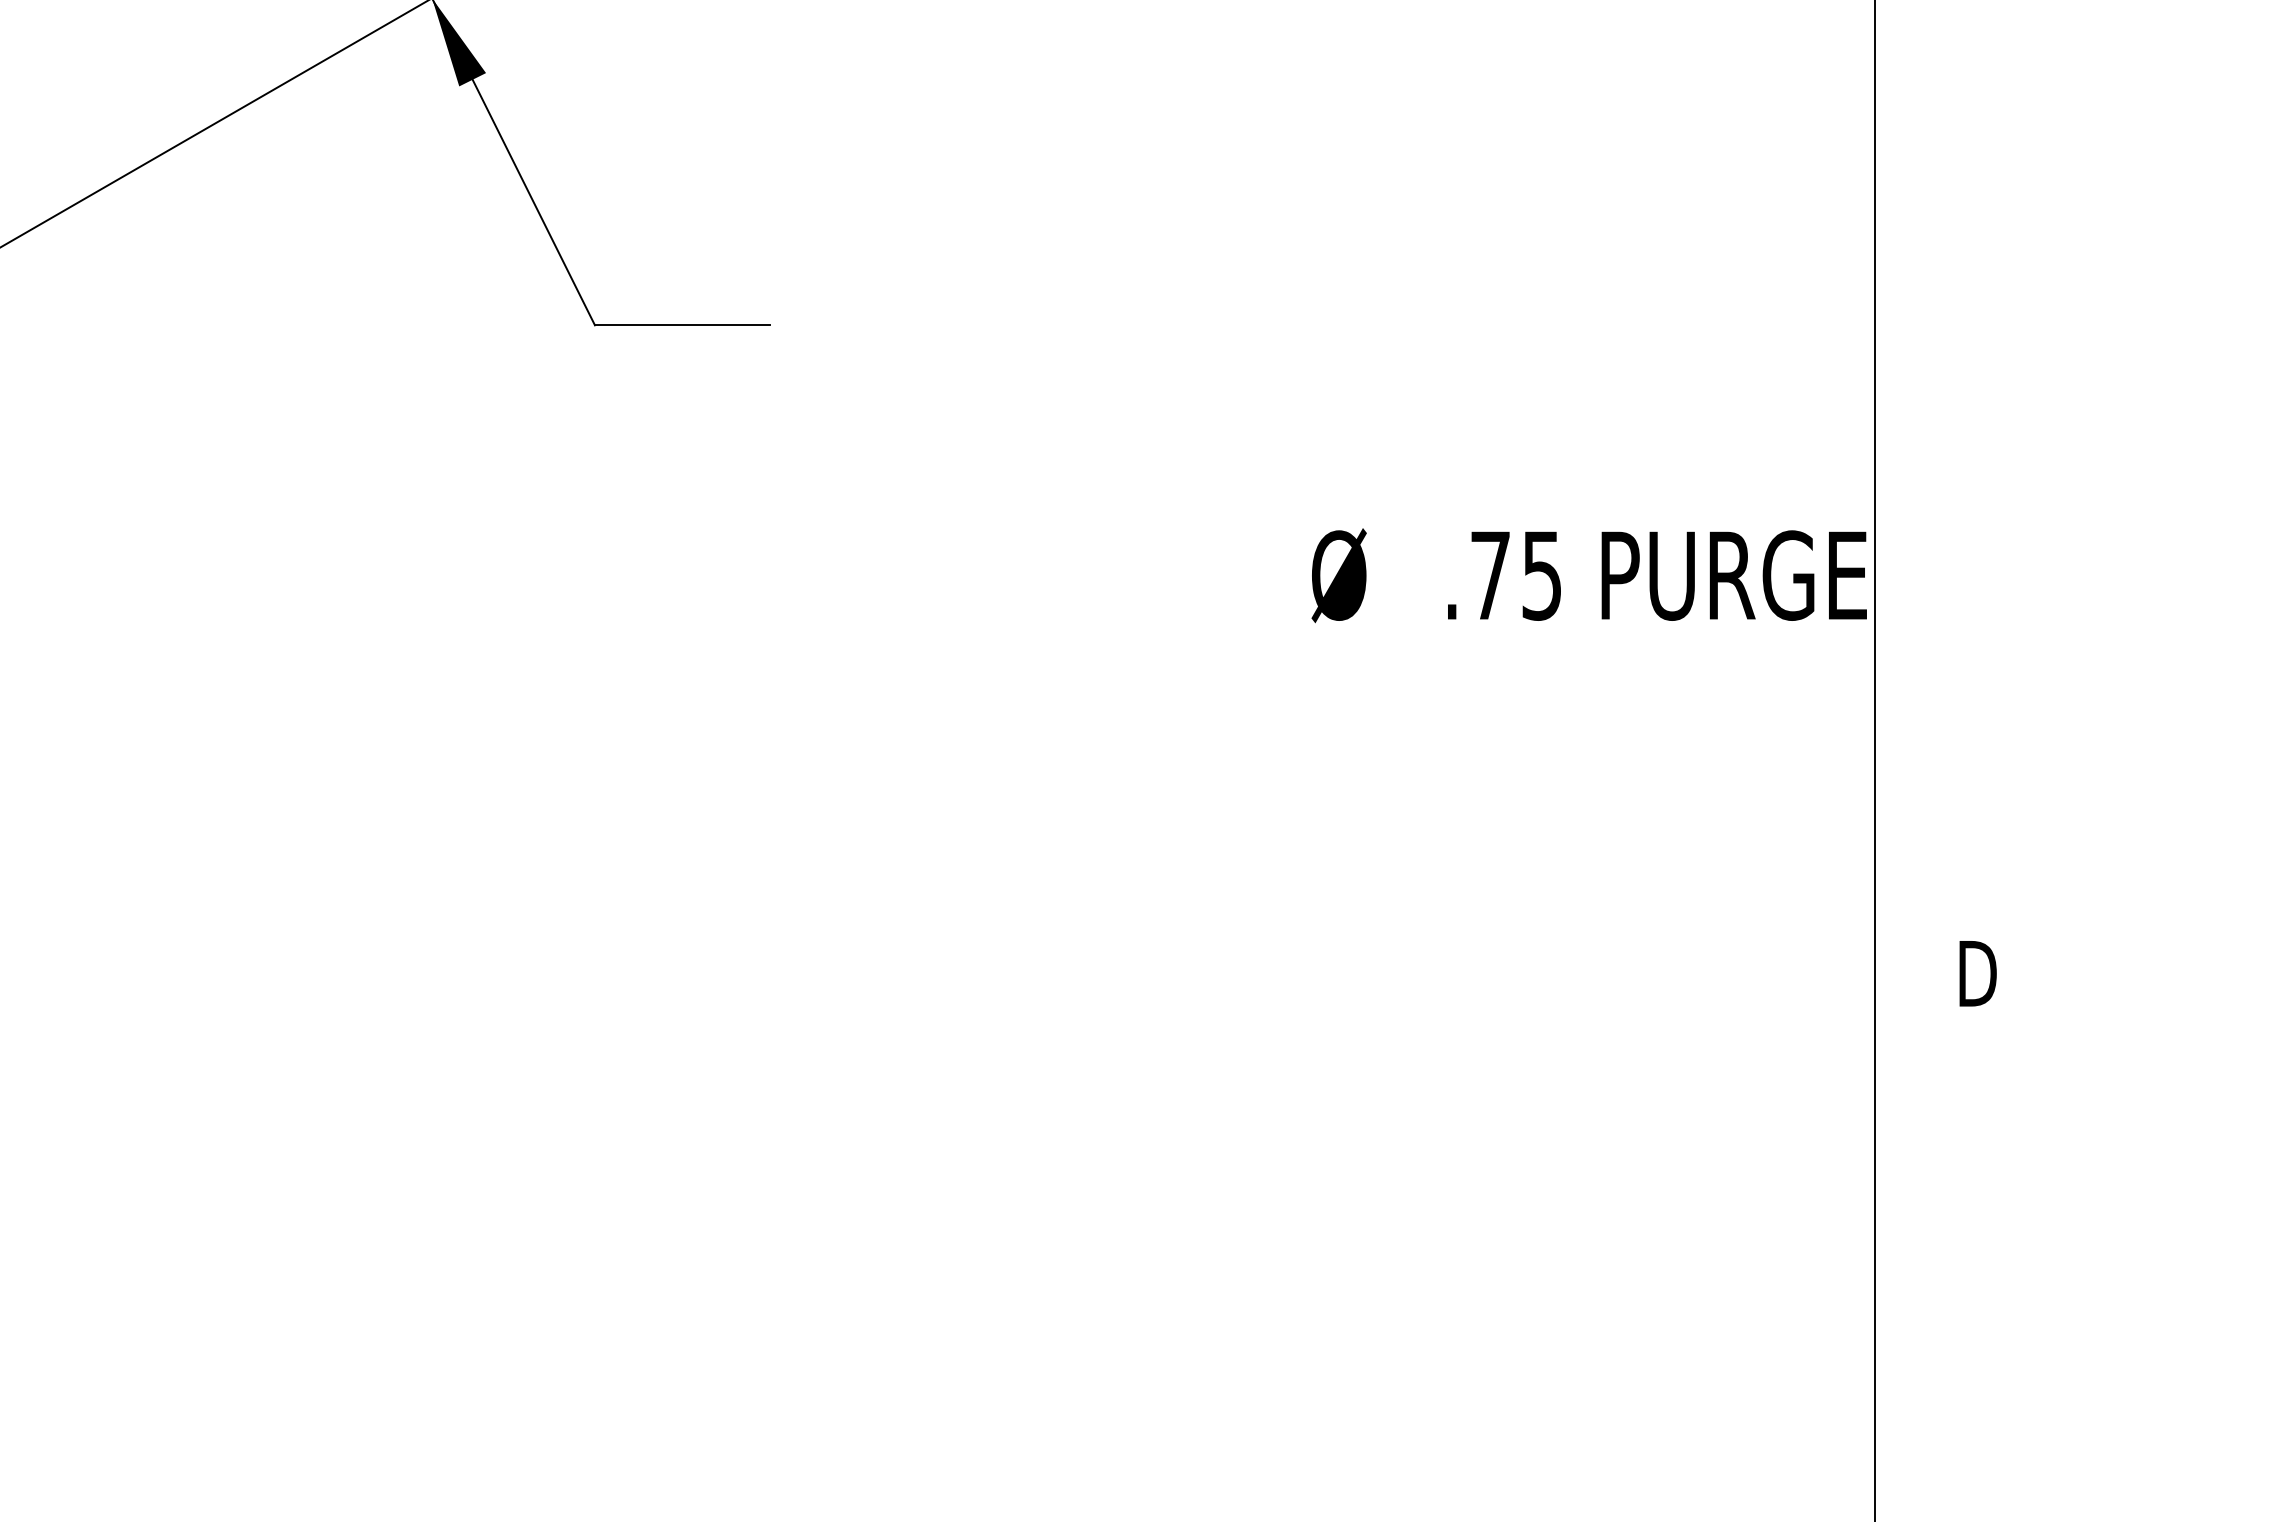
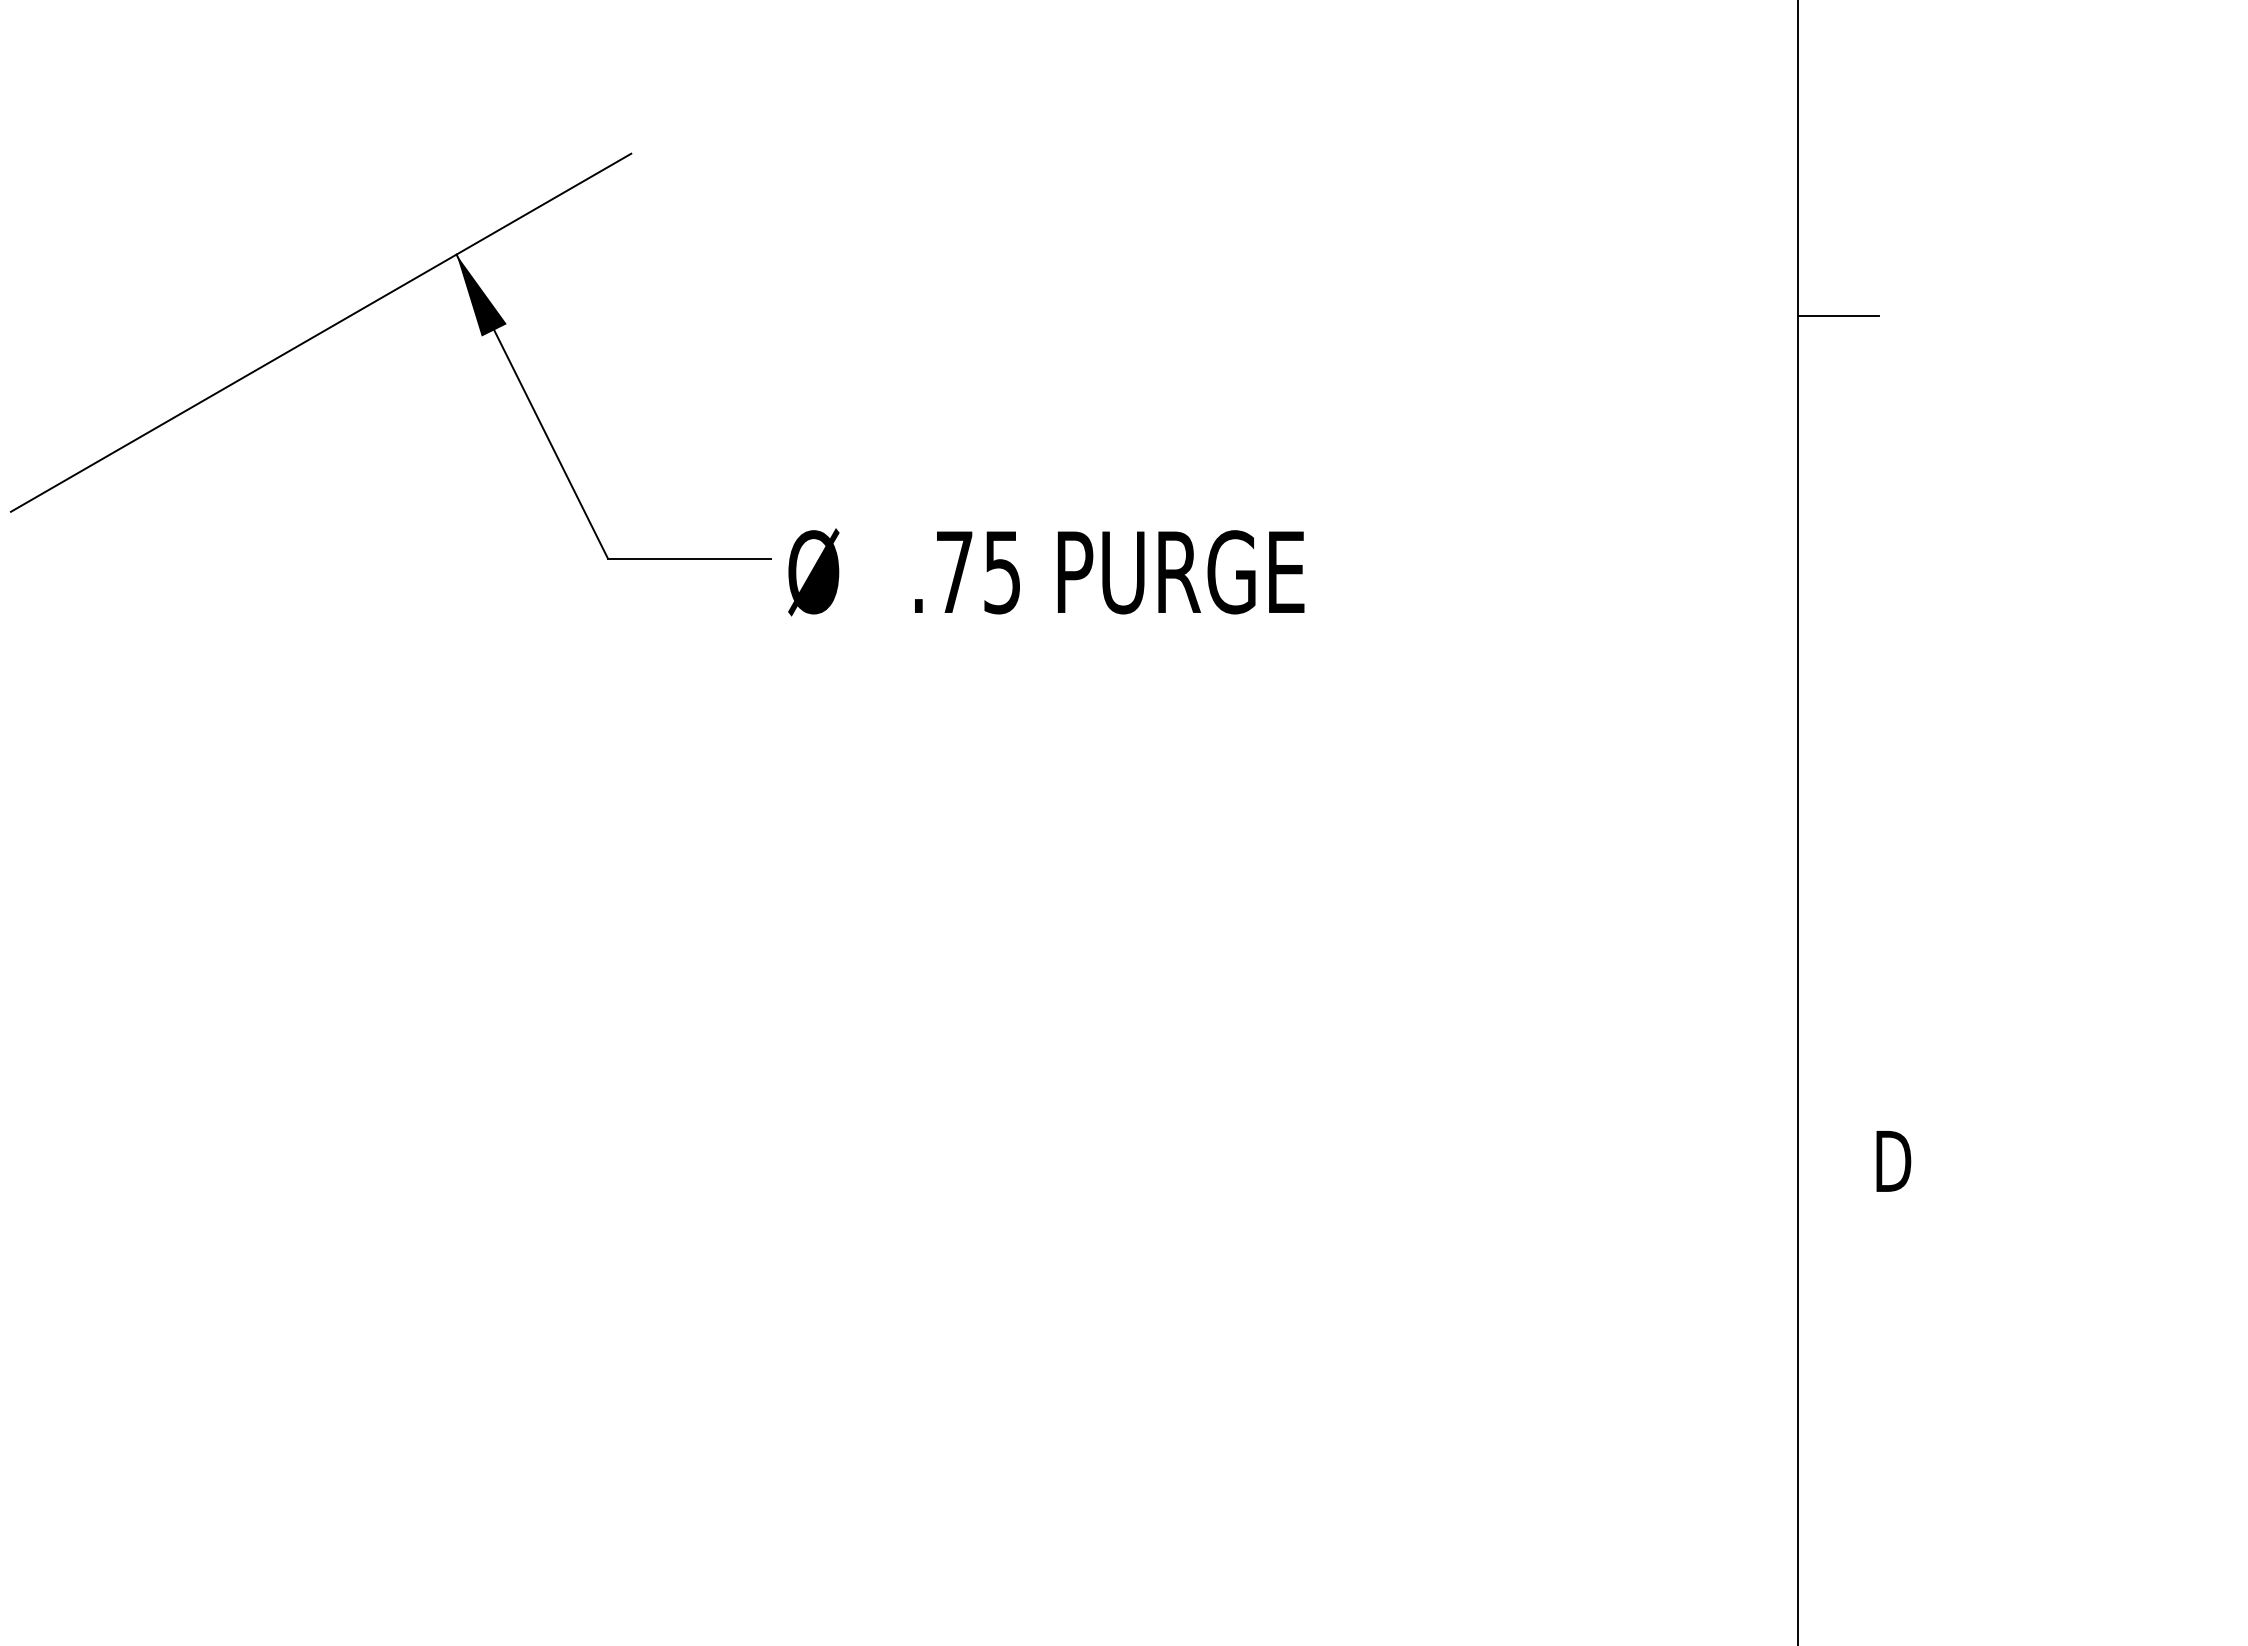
line: (1917, 63) -> (1837, 315), added
text: (1589, 575) -> (1046, 572), moved

